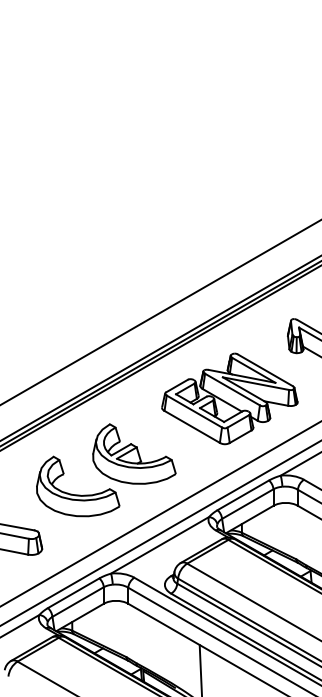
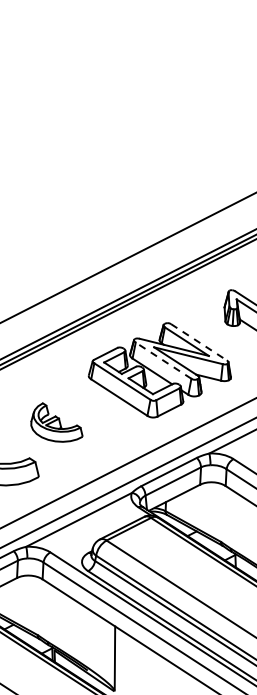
line: (265, 370) -> (199, 342), solid -> dashed
line: (232, 389) -> (163, 360), solid -> dashed
part: (134, 453) -> (57, 422), size x0.6

